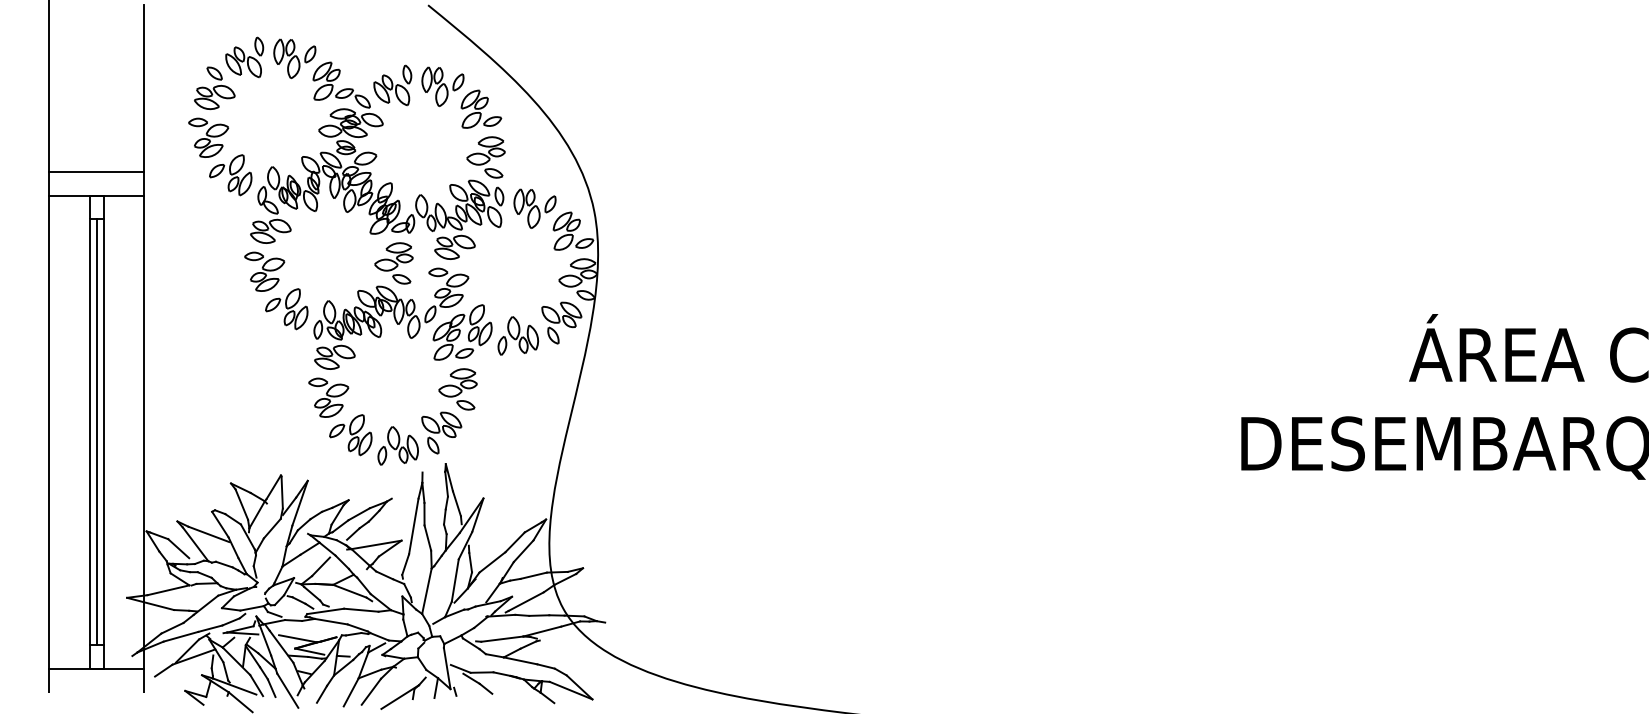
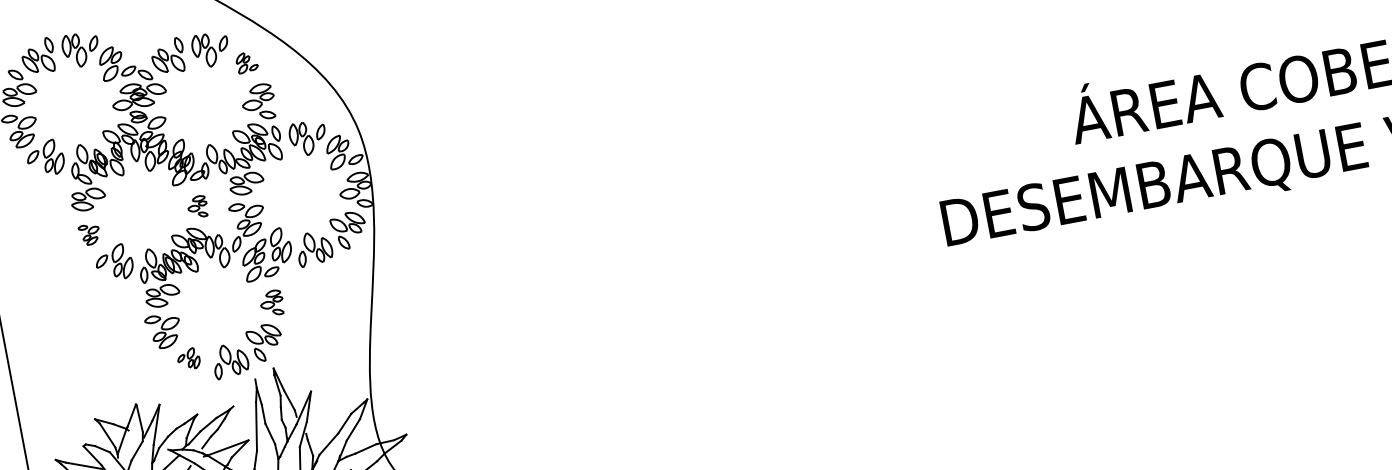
part: (481, 108) -> (246, 61), size x0.6
part: (393, 263) -> (197, 207), size x0.6
part: (264, 271) -> (89, 234), size x0.6
part: (457, 389) -> (271, 303), size x0.7
part: (350, 435) -> (188, 359), size x0.6

